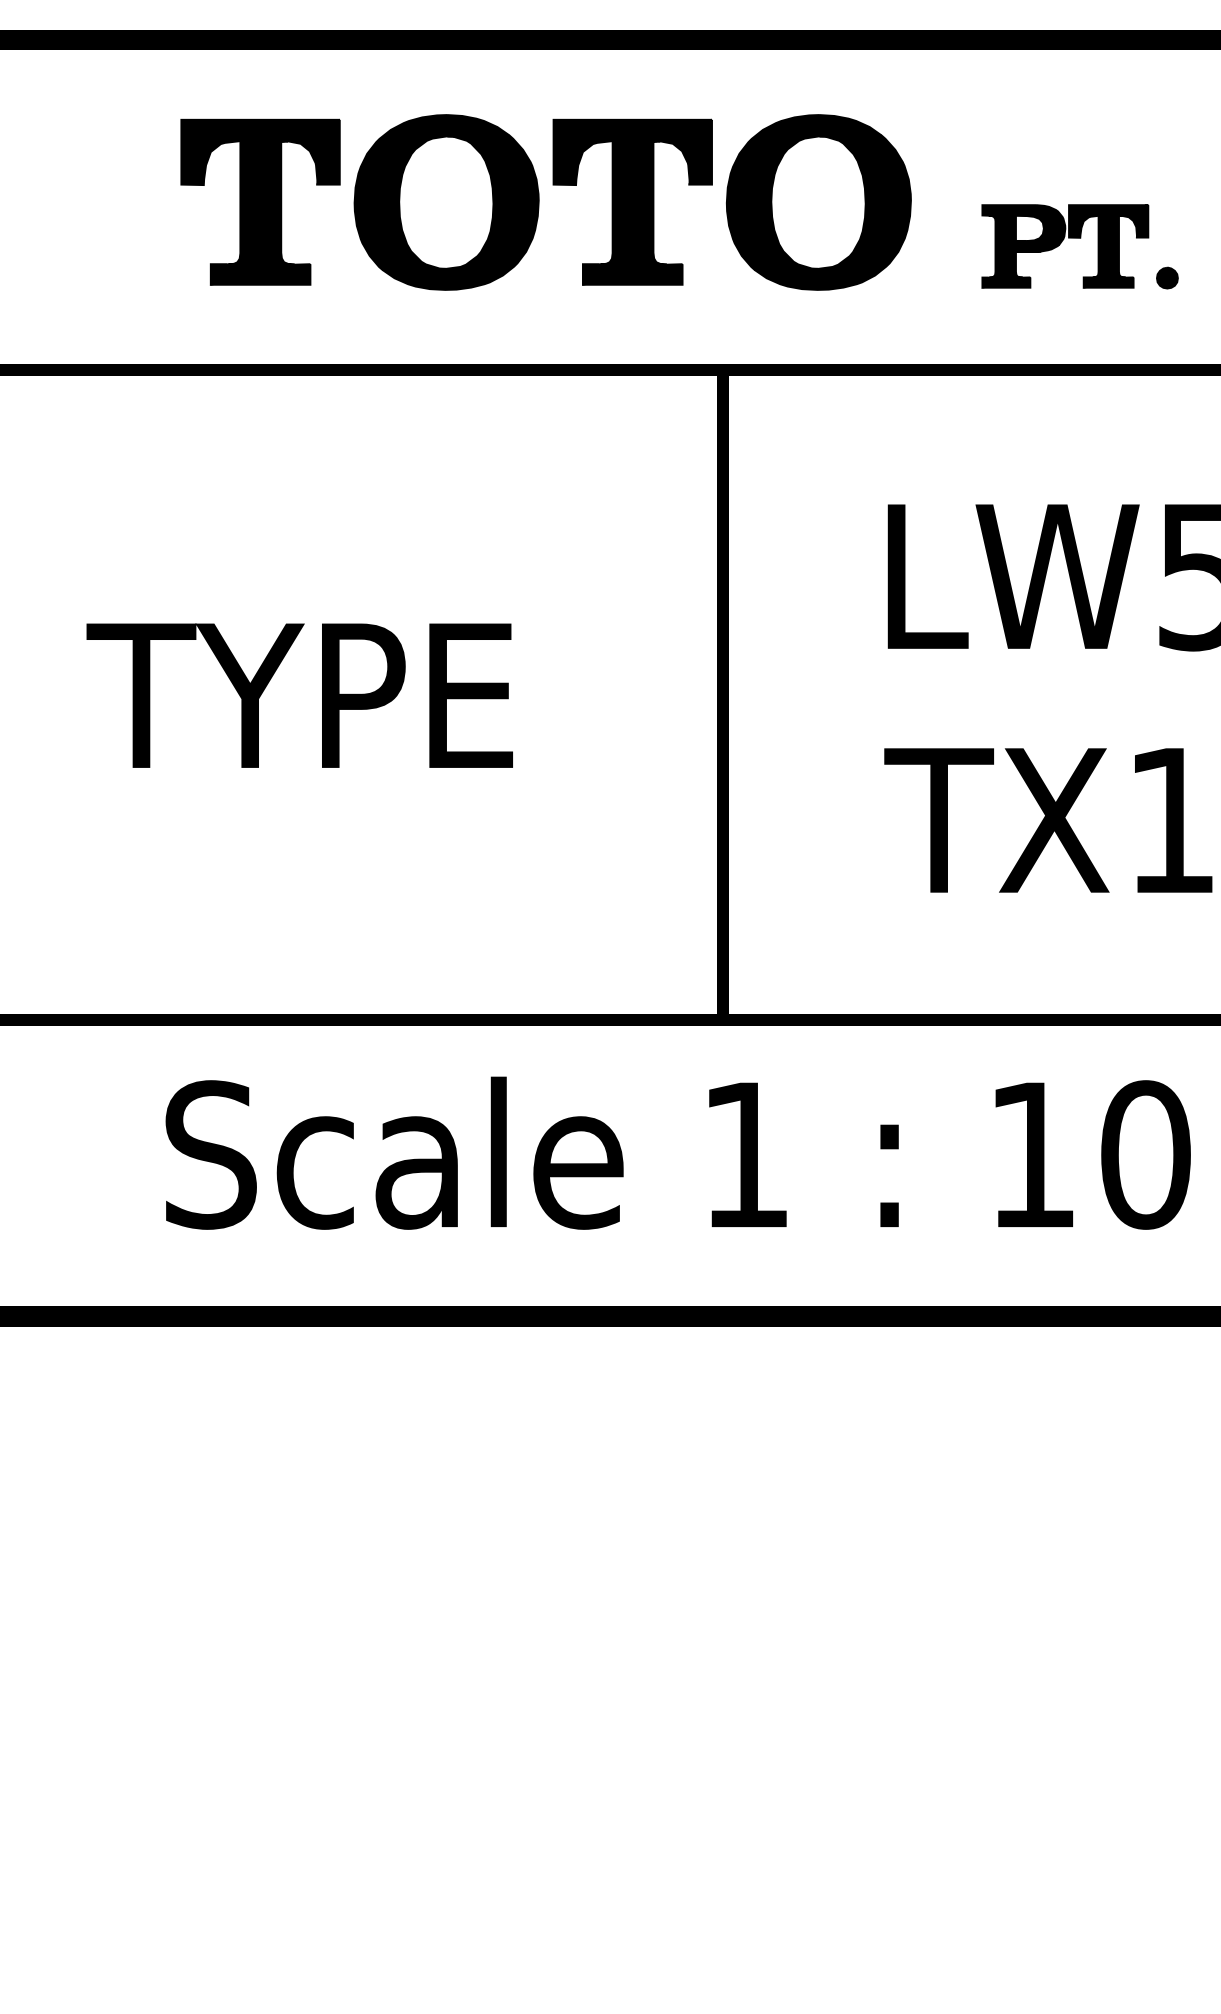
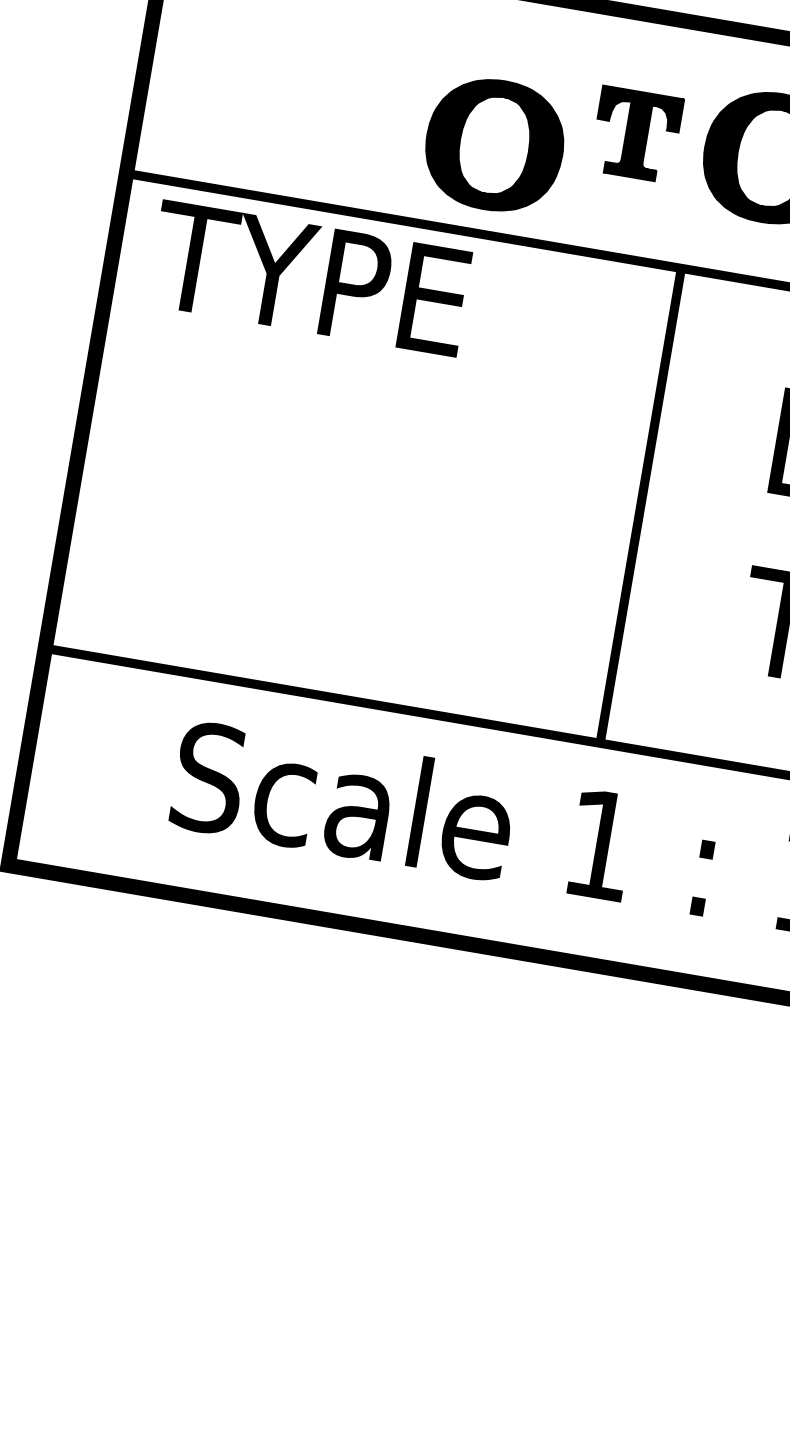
part: (260, 201) -> (364, 87), removed
part: (632, 201) -> (636, 134), size x0.7
part: (446, 202) -> (494, 145), moved
text: (299, 695) -> (309, 278), moved

